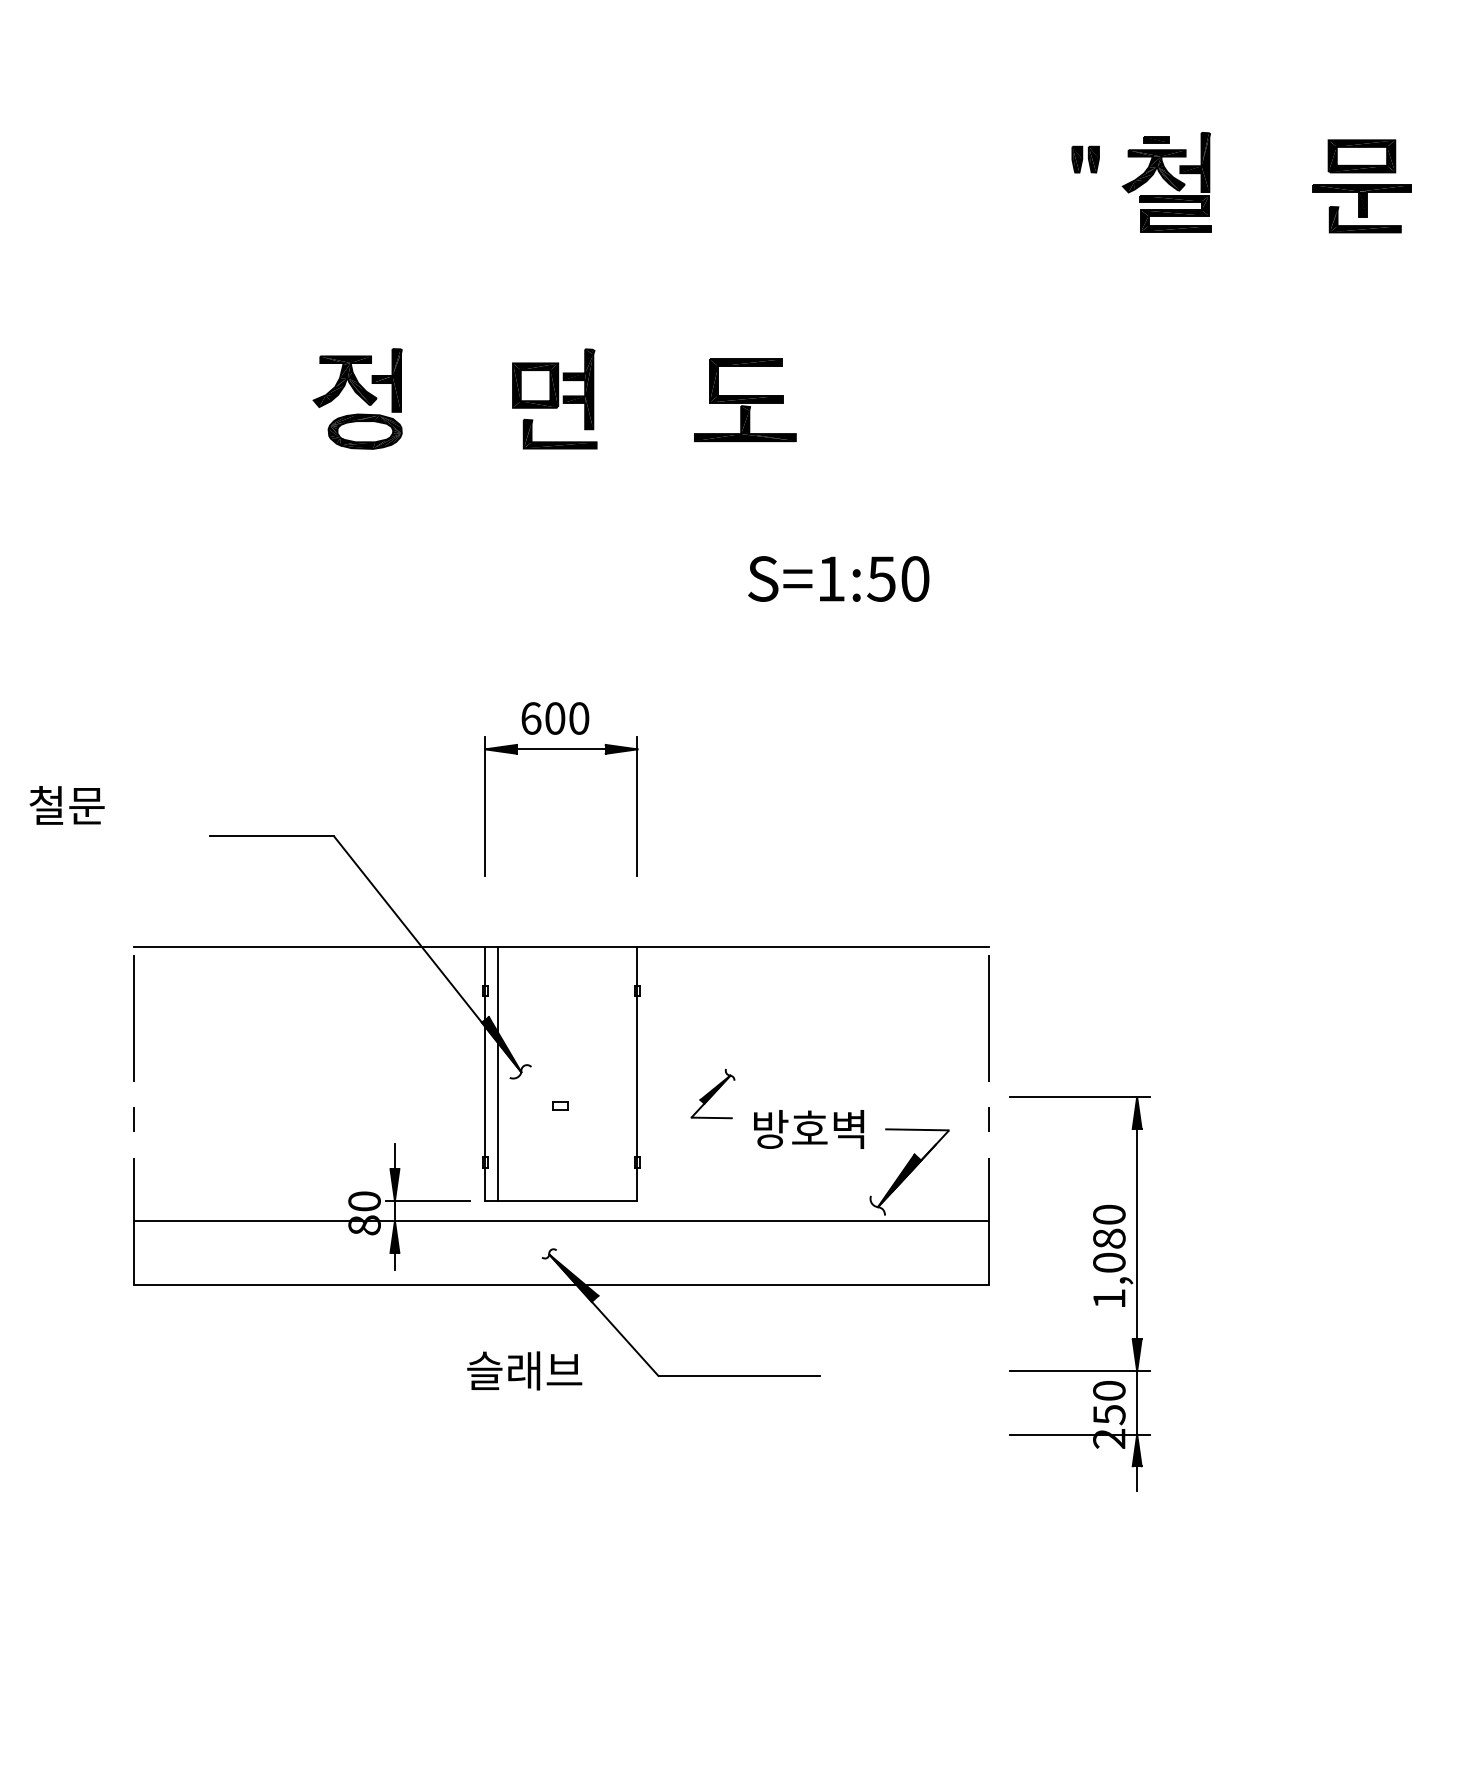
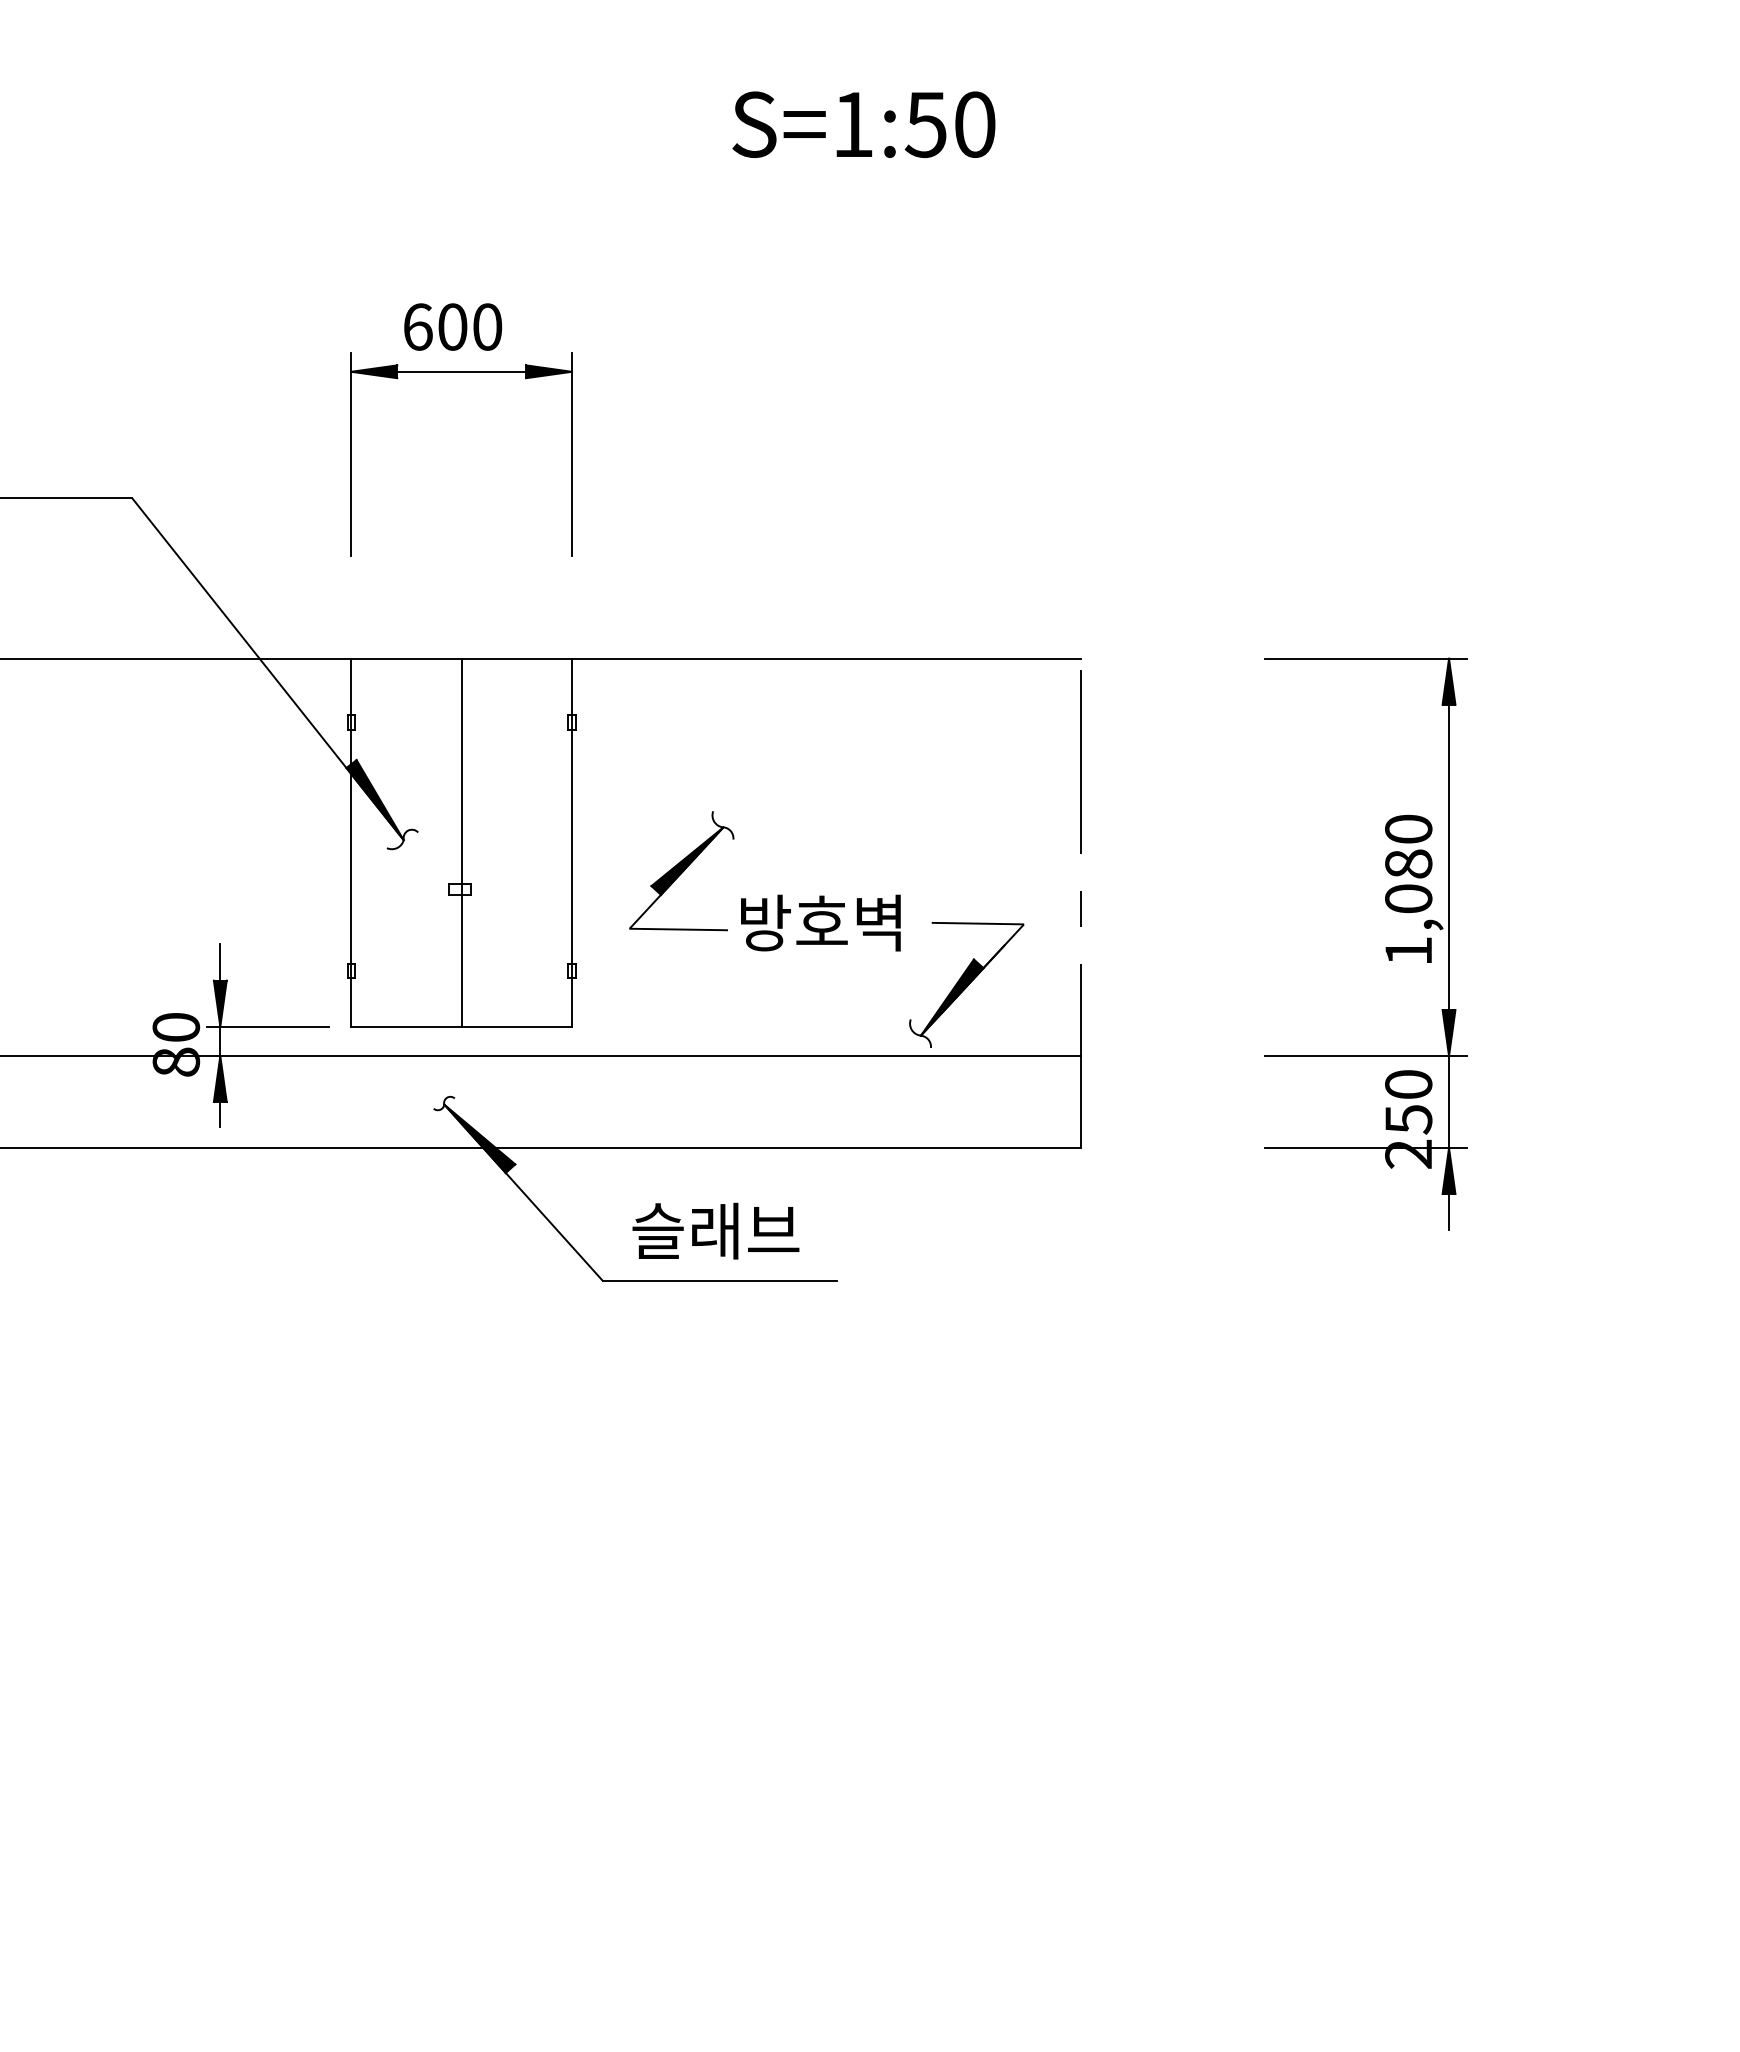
line: (498, 1073) -> (461, 841), moved
part: (712, 1093) -> (680, 870), size x1.67
part: (1093, 1296) -> (1385, 947), moved
text: (524, 1370) -> (715, 1230), moved

